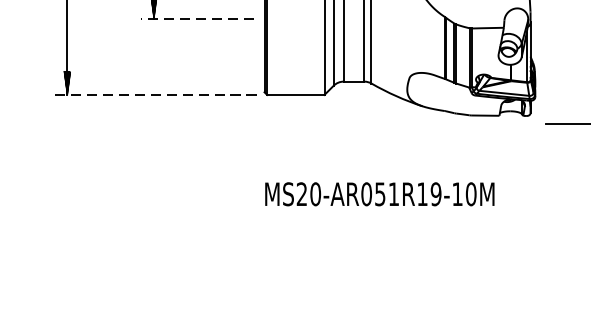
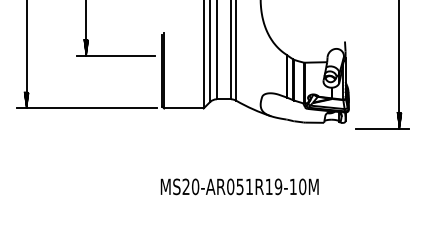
line: (196, 18) -> (115, 55), dashed -> solid
line: (155, 94) -> (87, 108), dashed -> solid
text: (379, 193) -> (239, 186), moved

